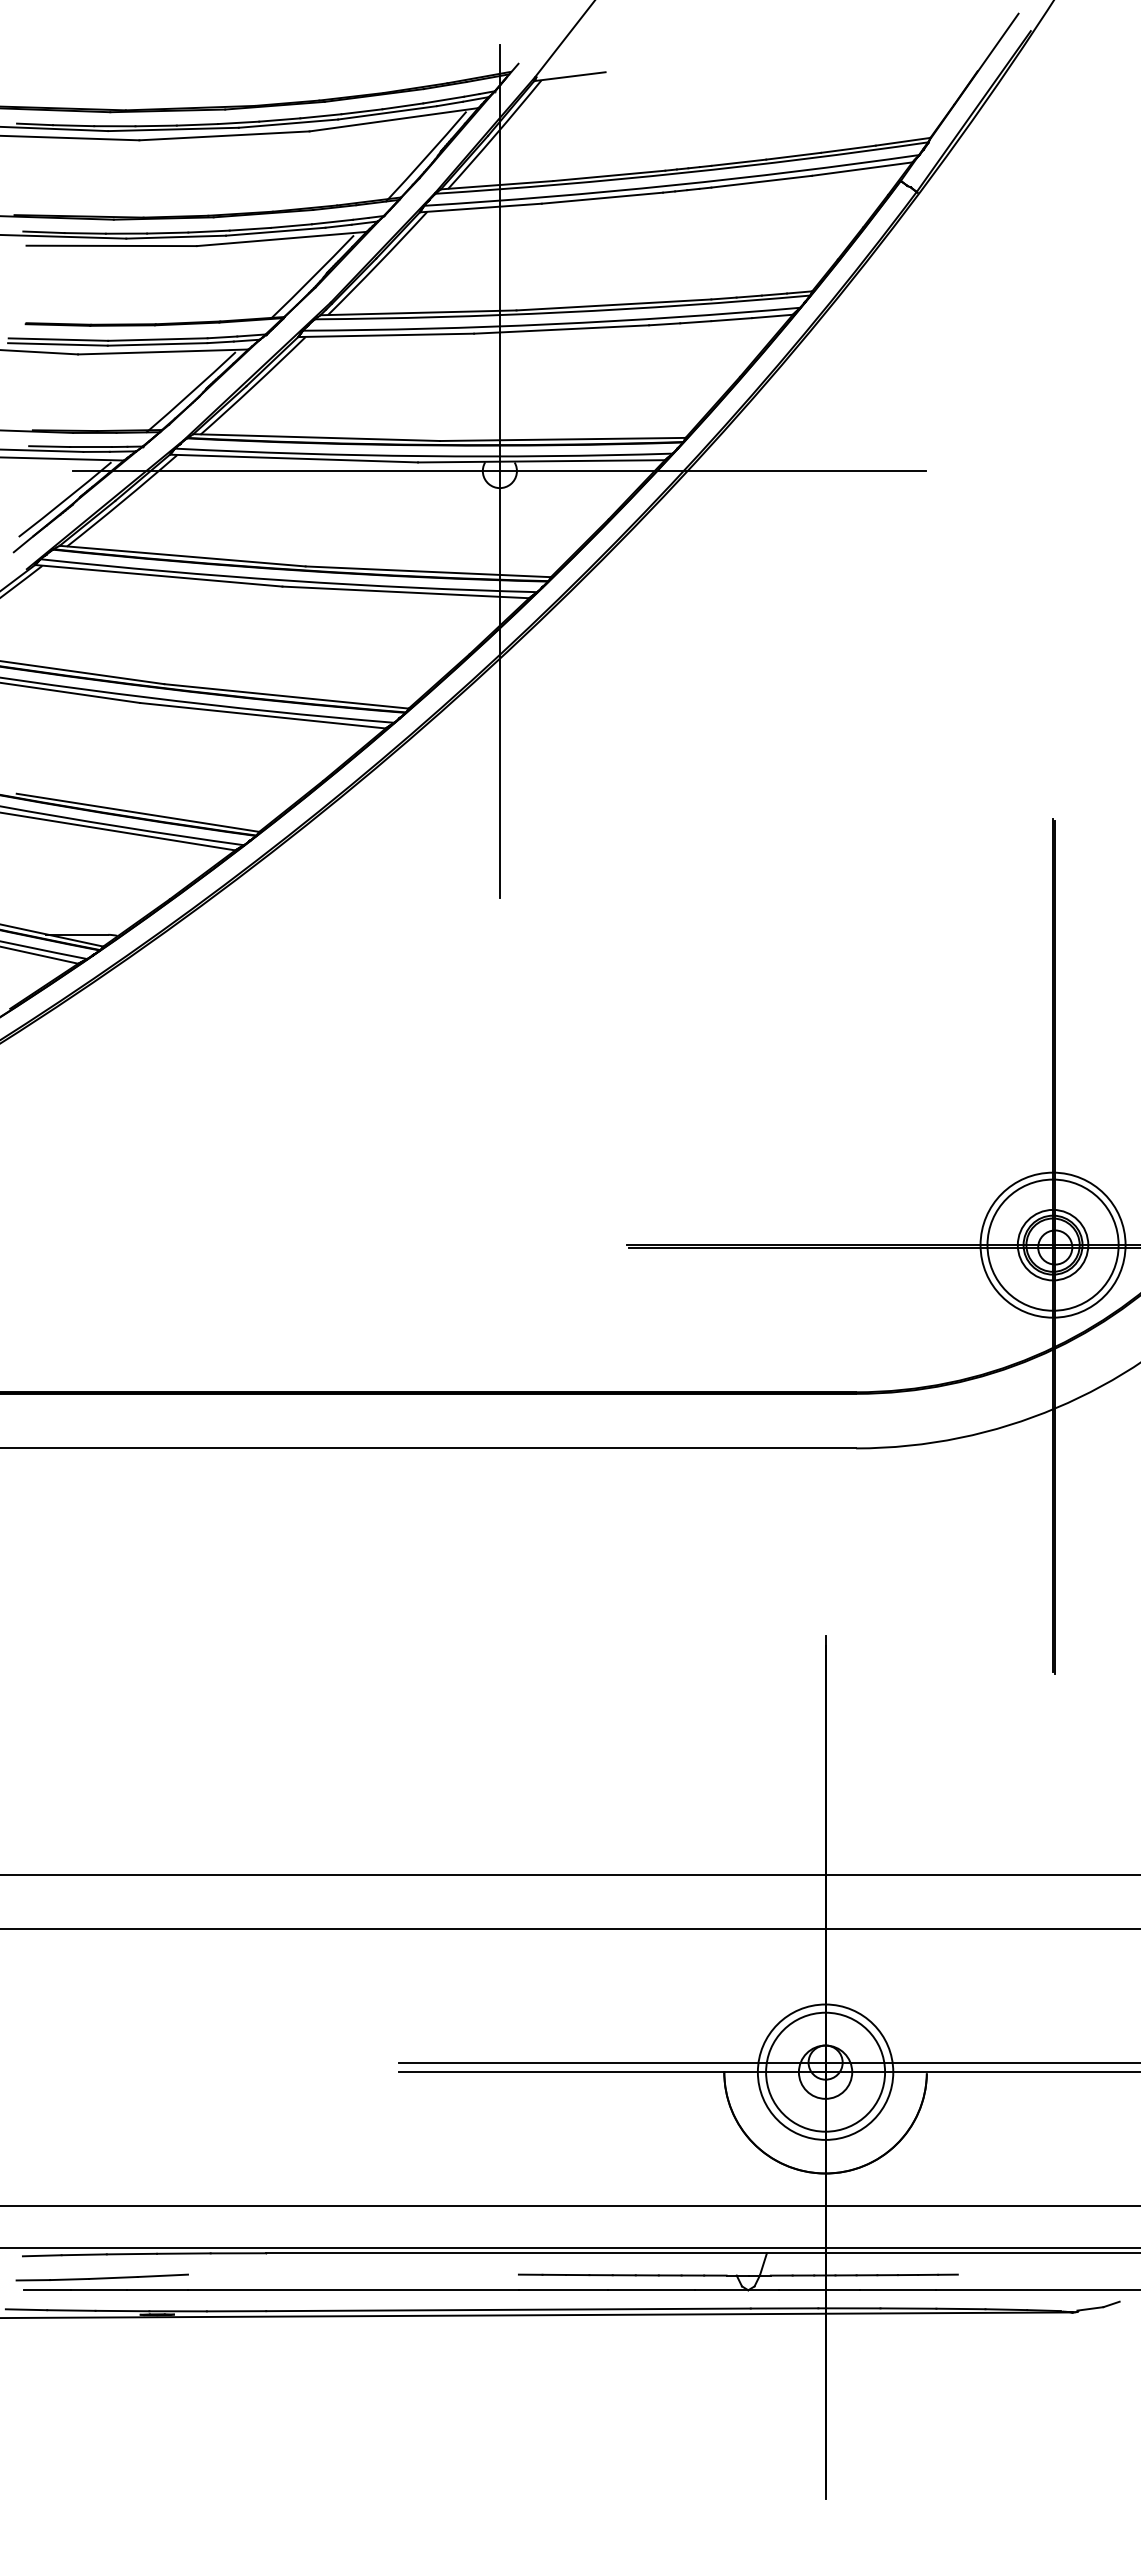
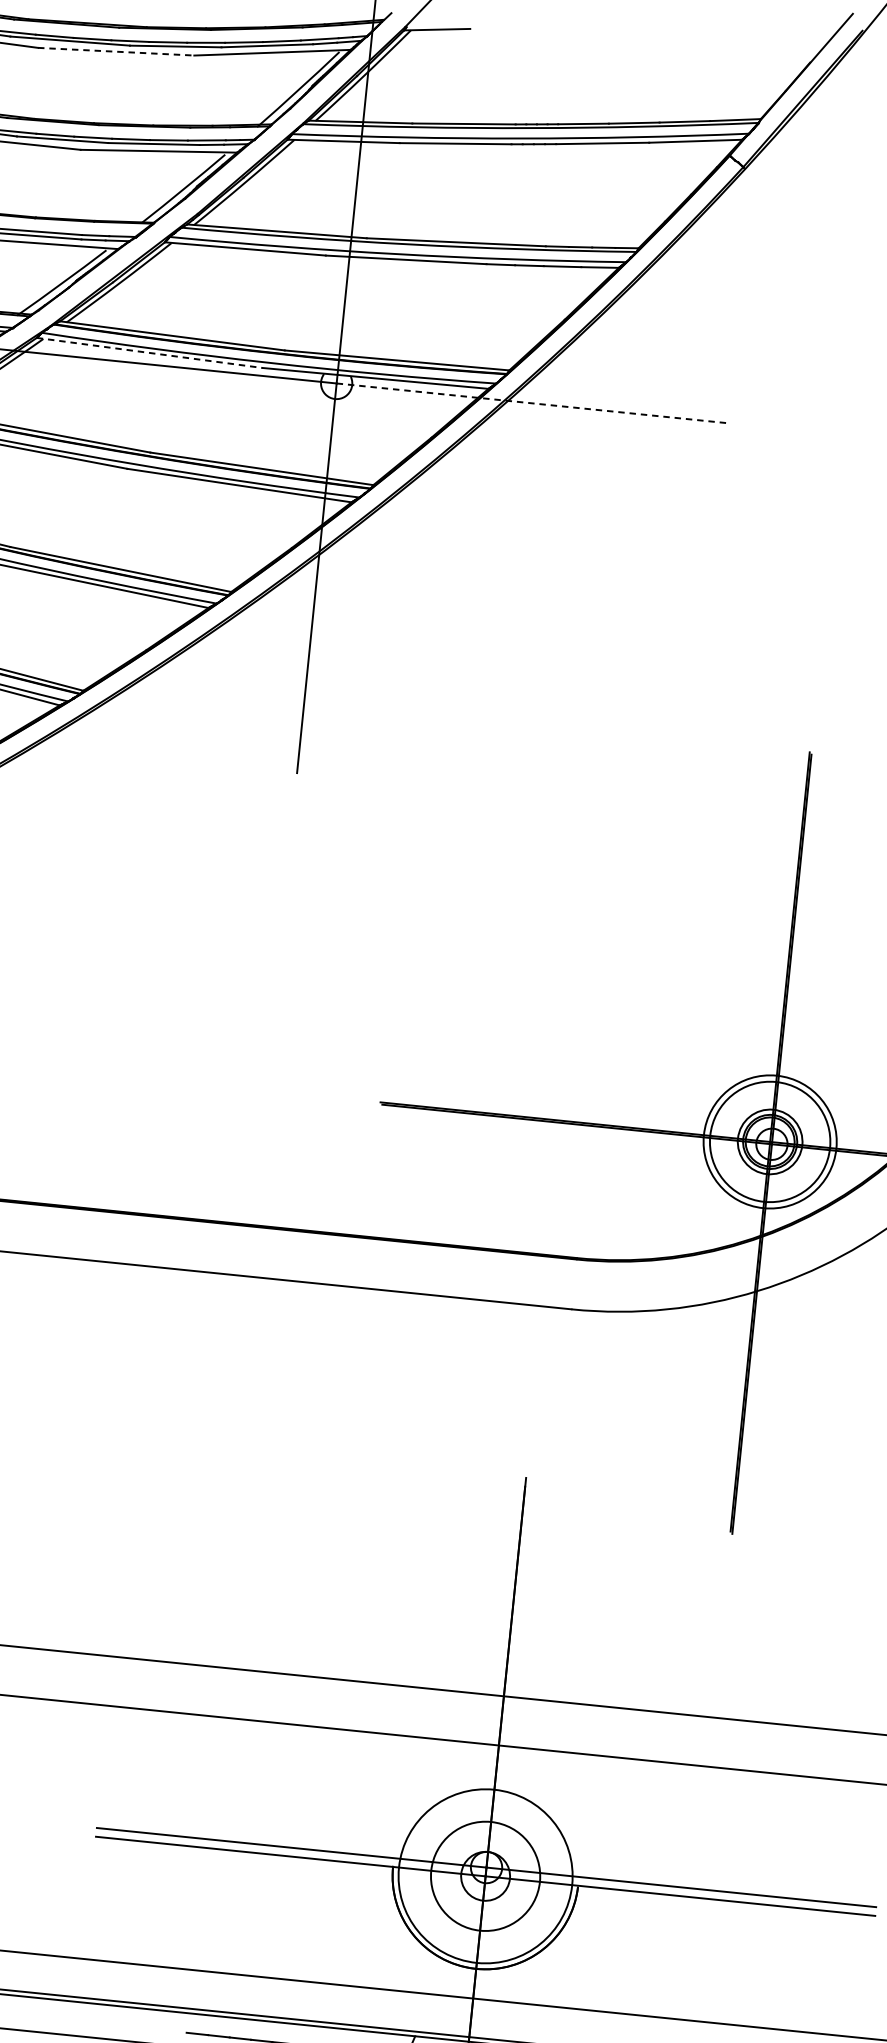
line: (224, 135) -> (116, 51), solid -> dashed
line: (294, 458) -> (150, 352), solid -> dashed
line: (713, 471) -> (531, 403), solid -> dashed
circle: (825, 2071) -> (485, 1875), size x1.4

